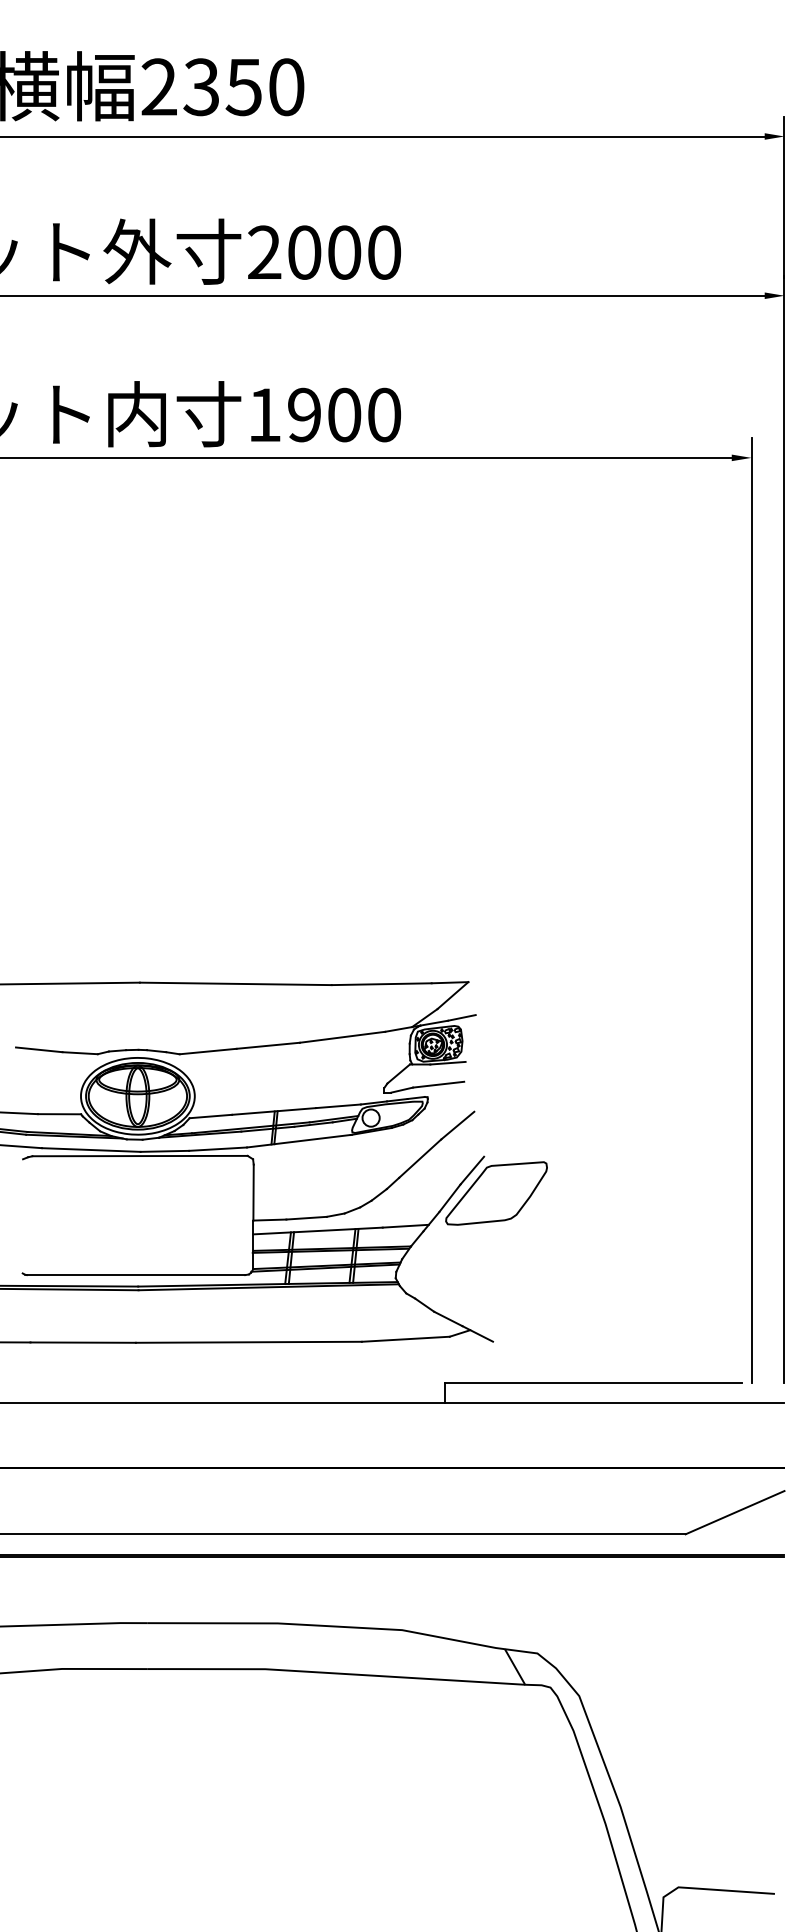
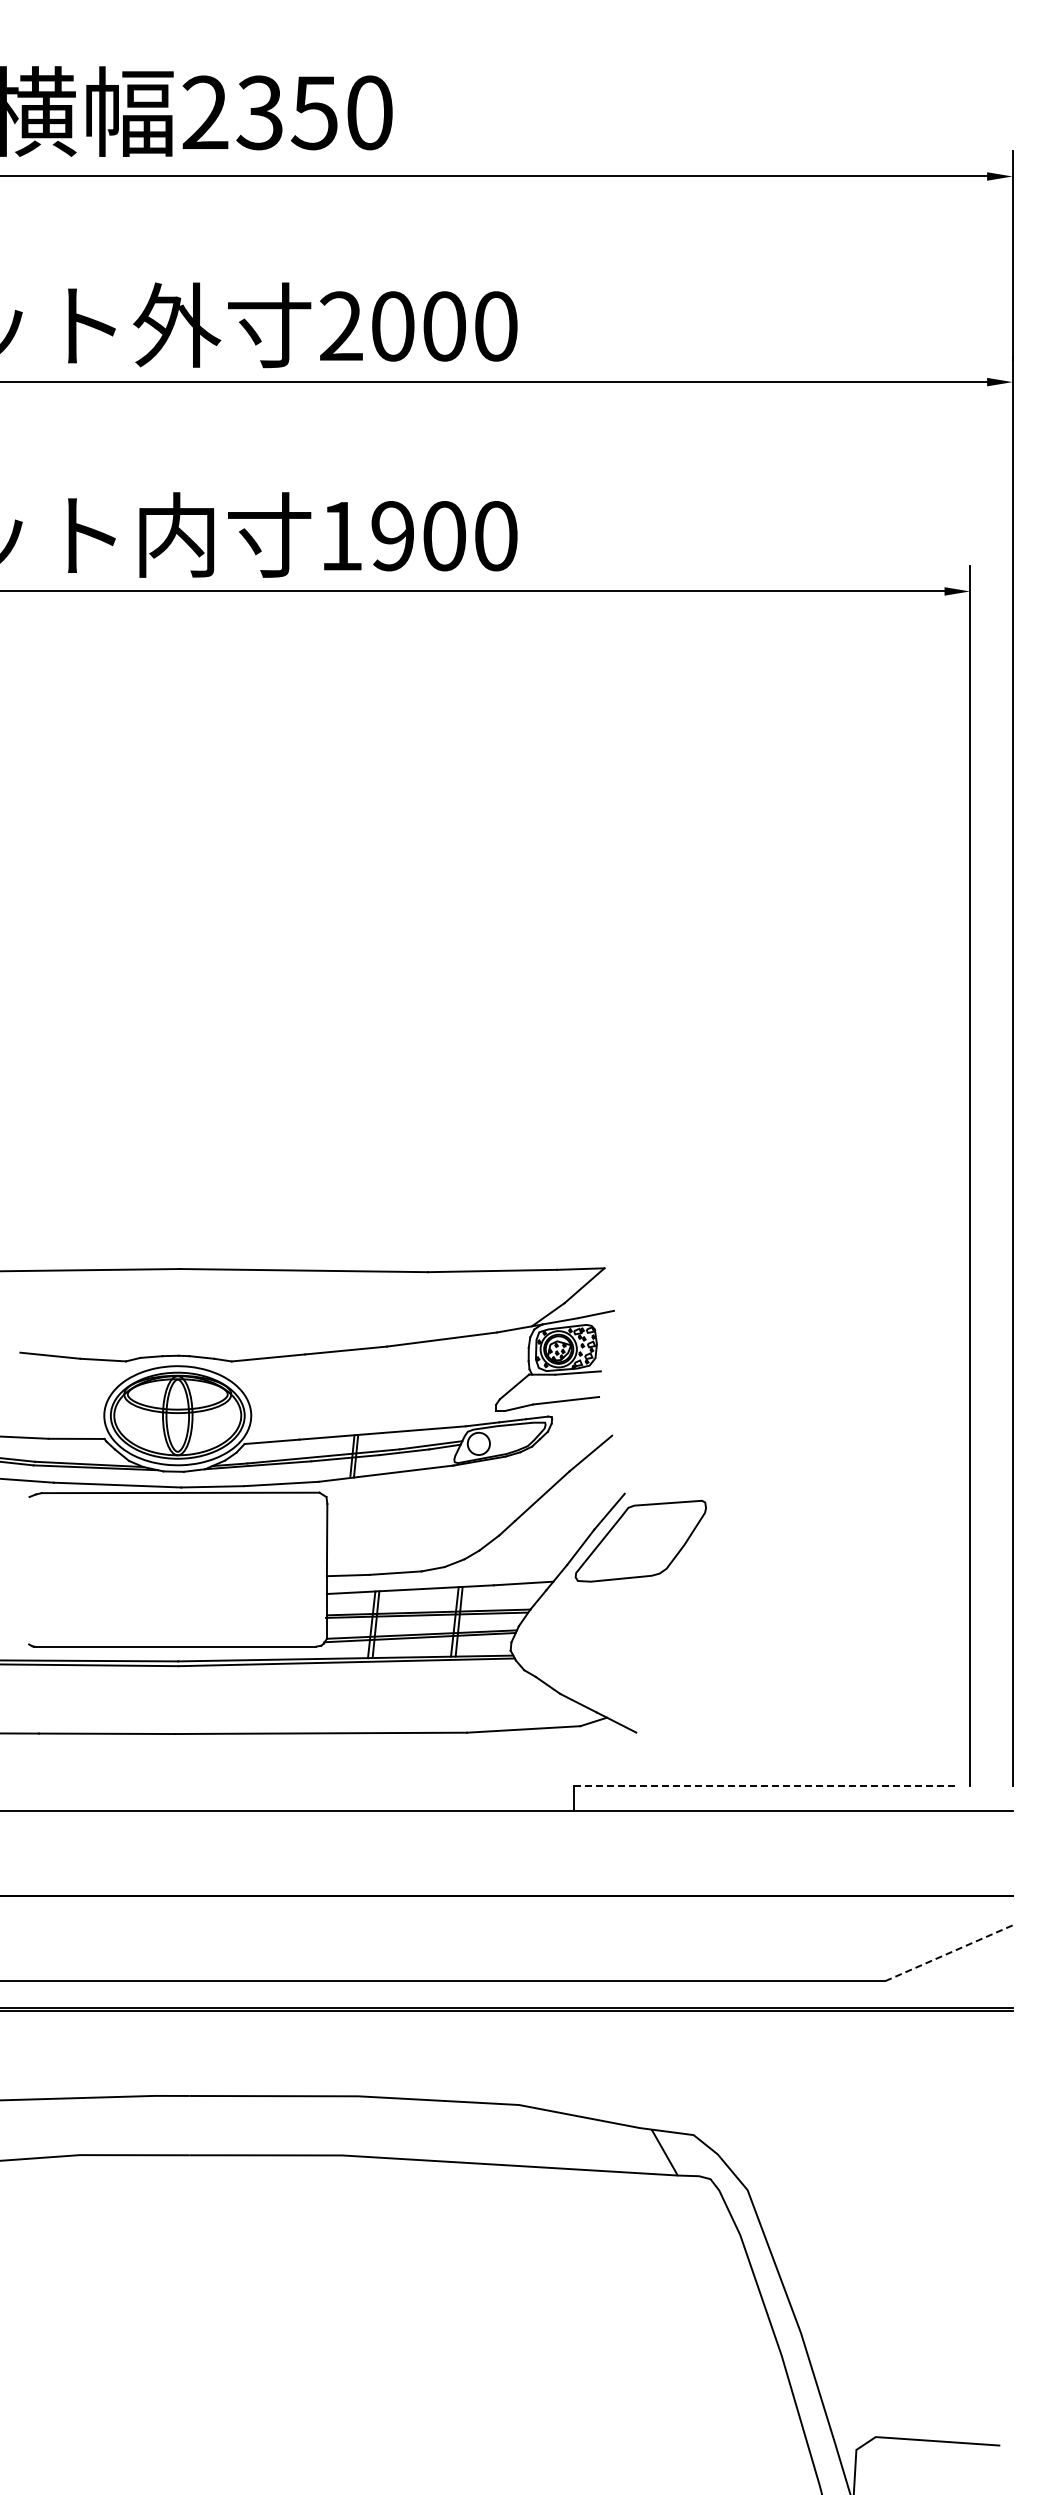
line: (593, 1382) -> (766, 1785), solid -> dashed
line: (734, 1512) -> (948, 1953), solid -> dashed

